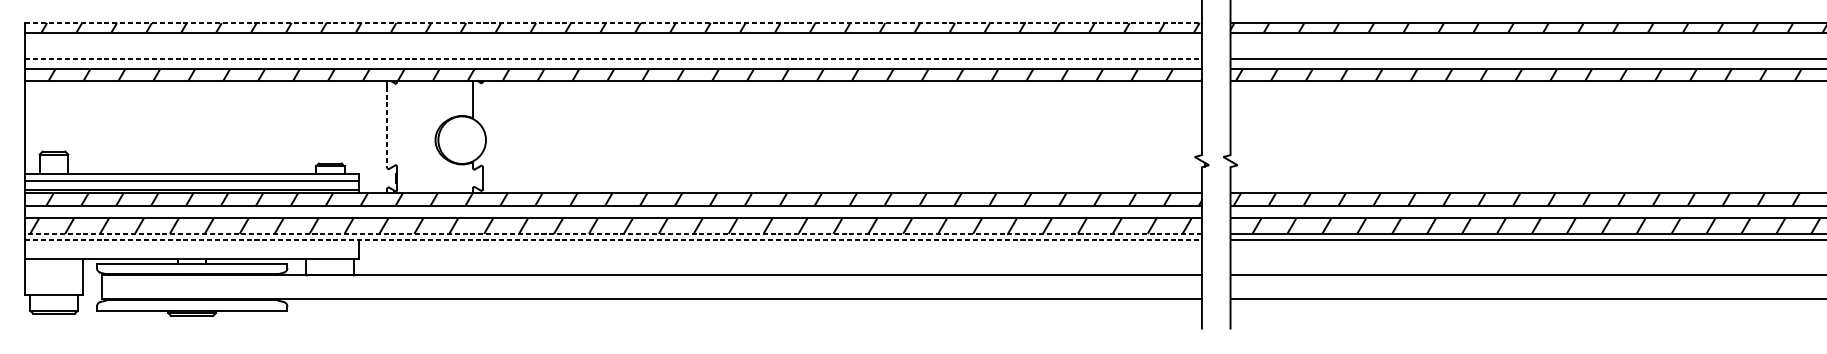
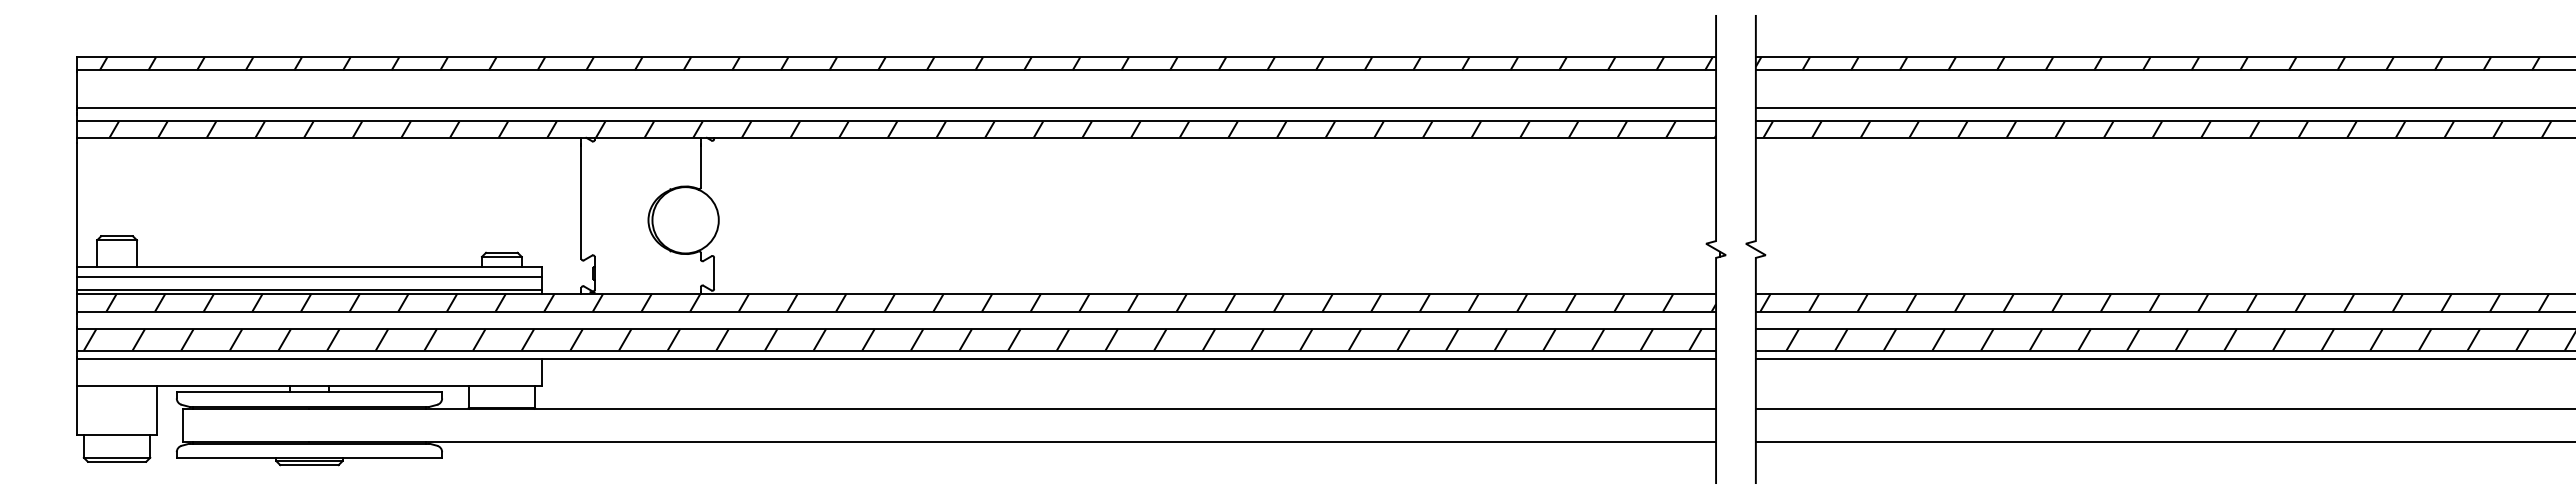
line: (614, 23) -> (897, 57), dashed -> solid
line: (614, 59) -> (897, 107), dashed -> solid
line: (387, 127) -> (581, 202), dashed -> solid
line: (613, 233) -> (896, 350), dashed -> solid
line: (614, 239) -> (897, 358), dashed -> solid

